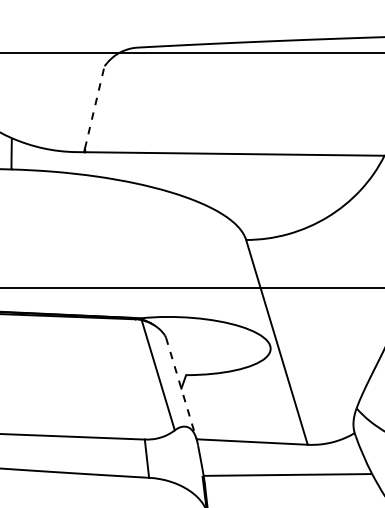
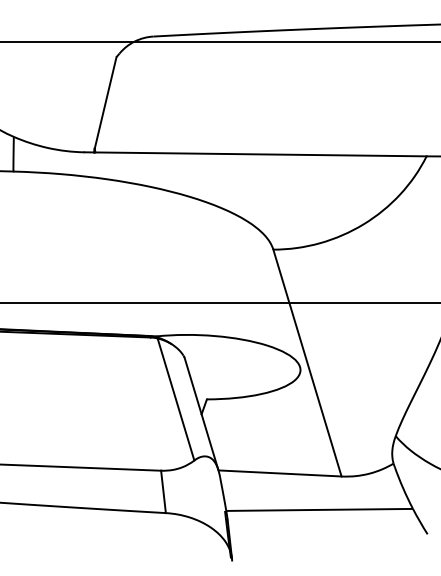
line: (94, 107) -> (105, 102), dashed -> solid
line: (181, 388) -> (201, 414), dashed -> solid

